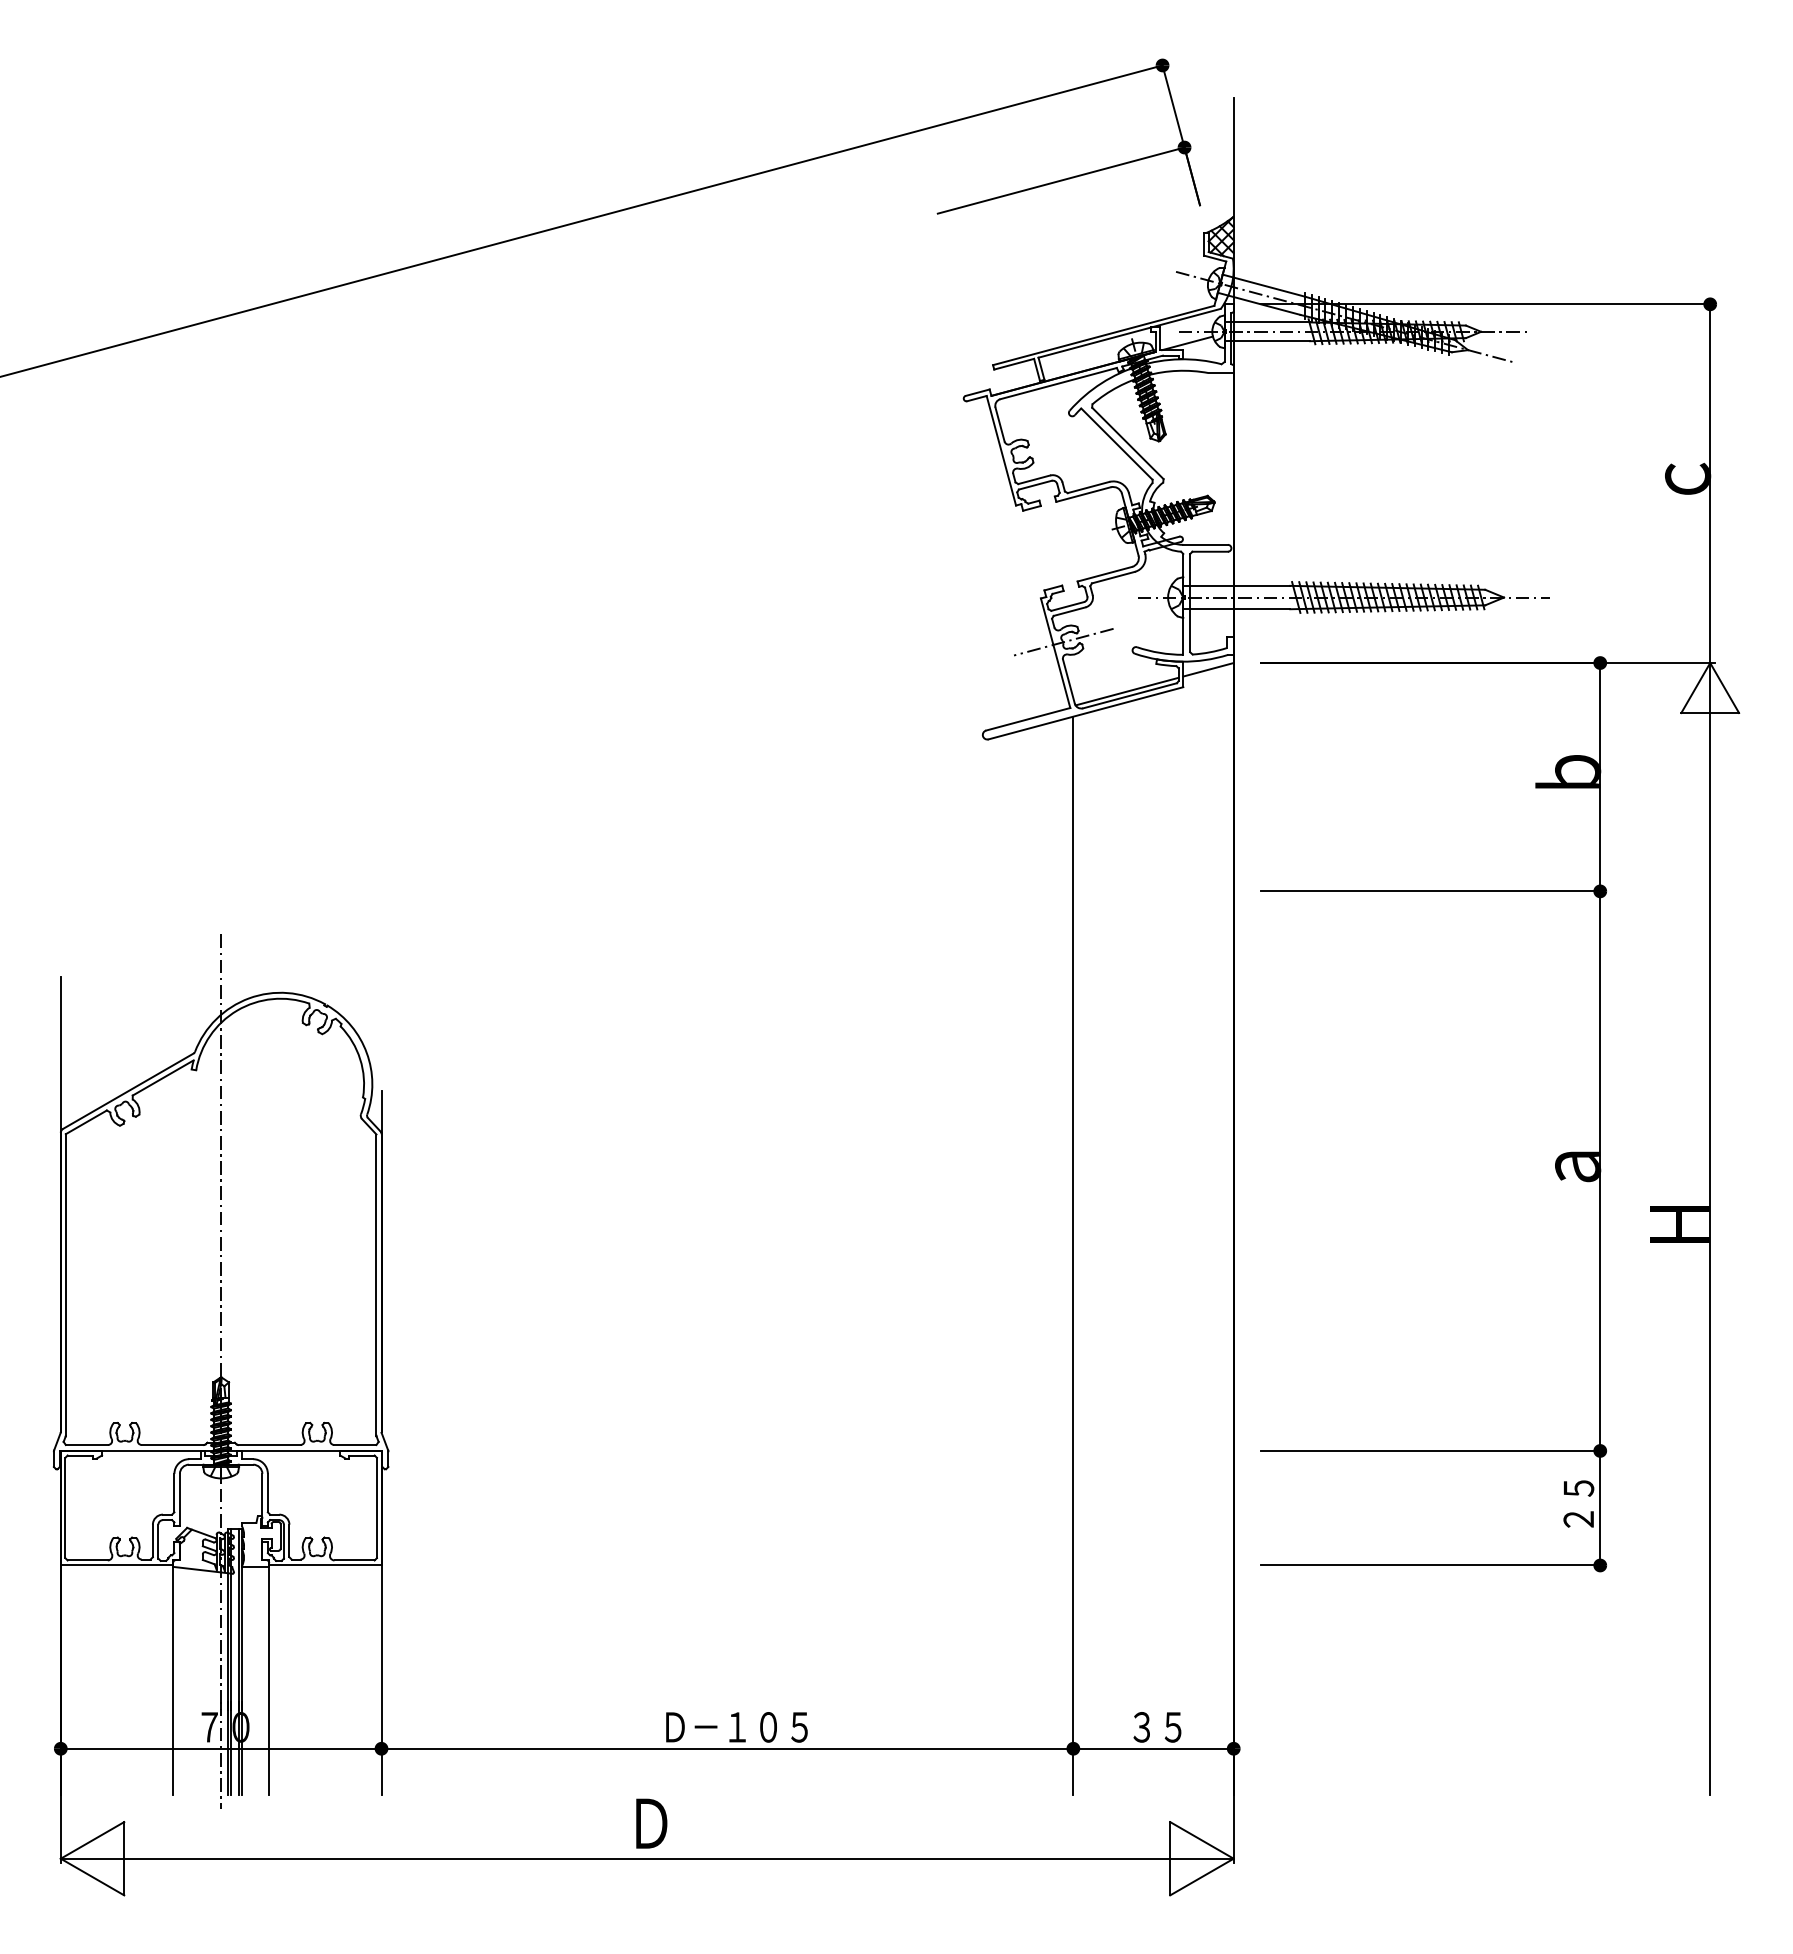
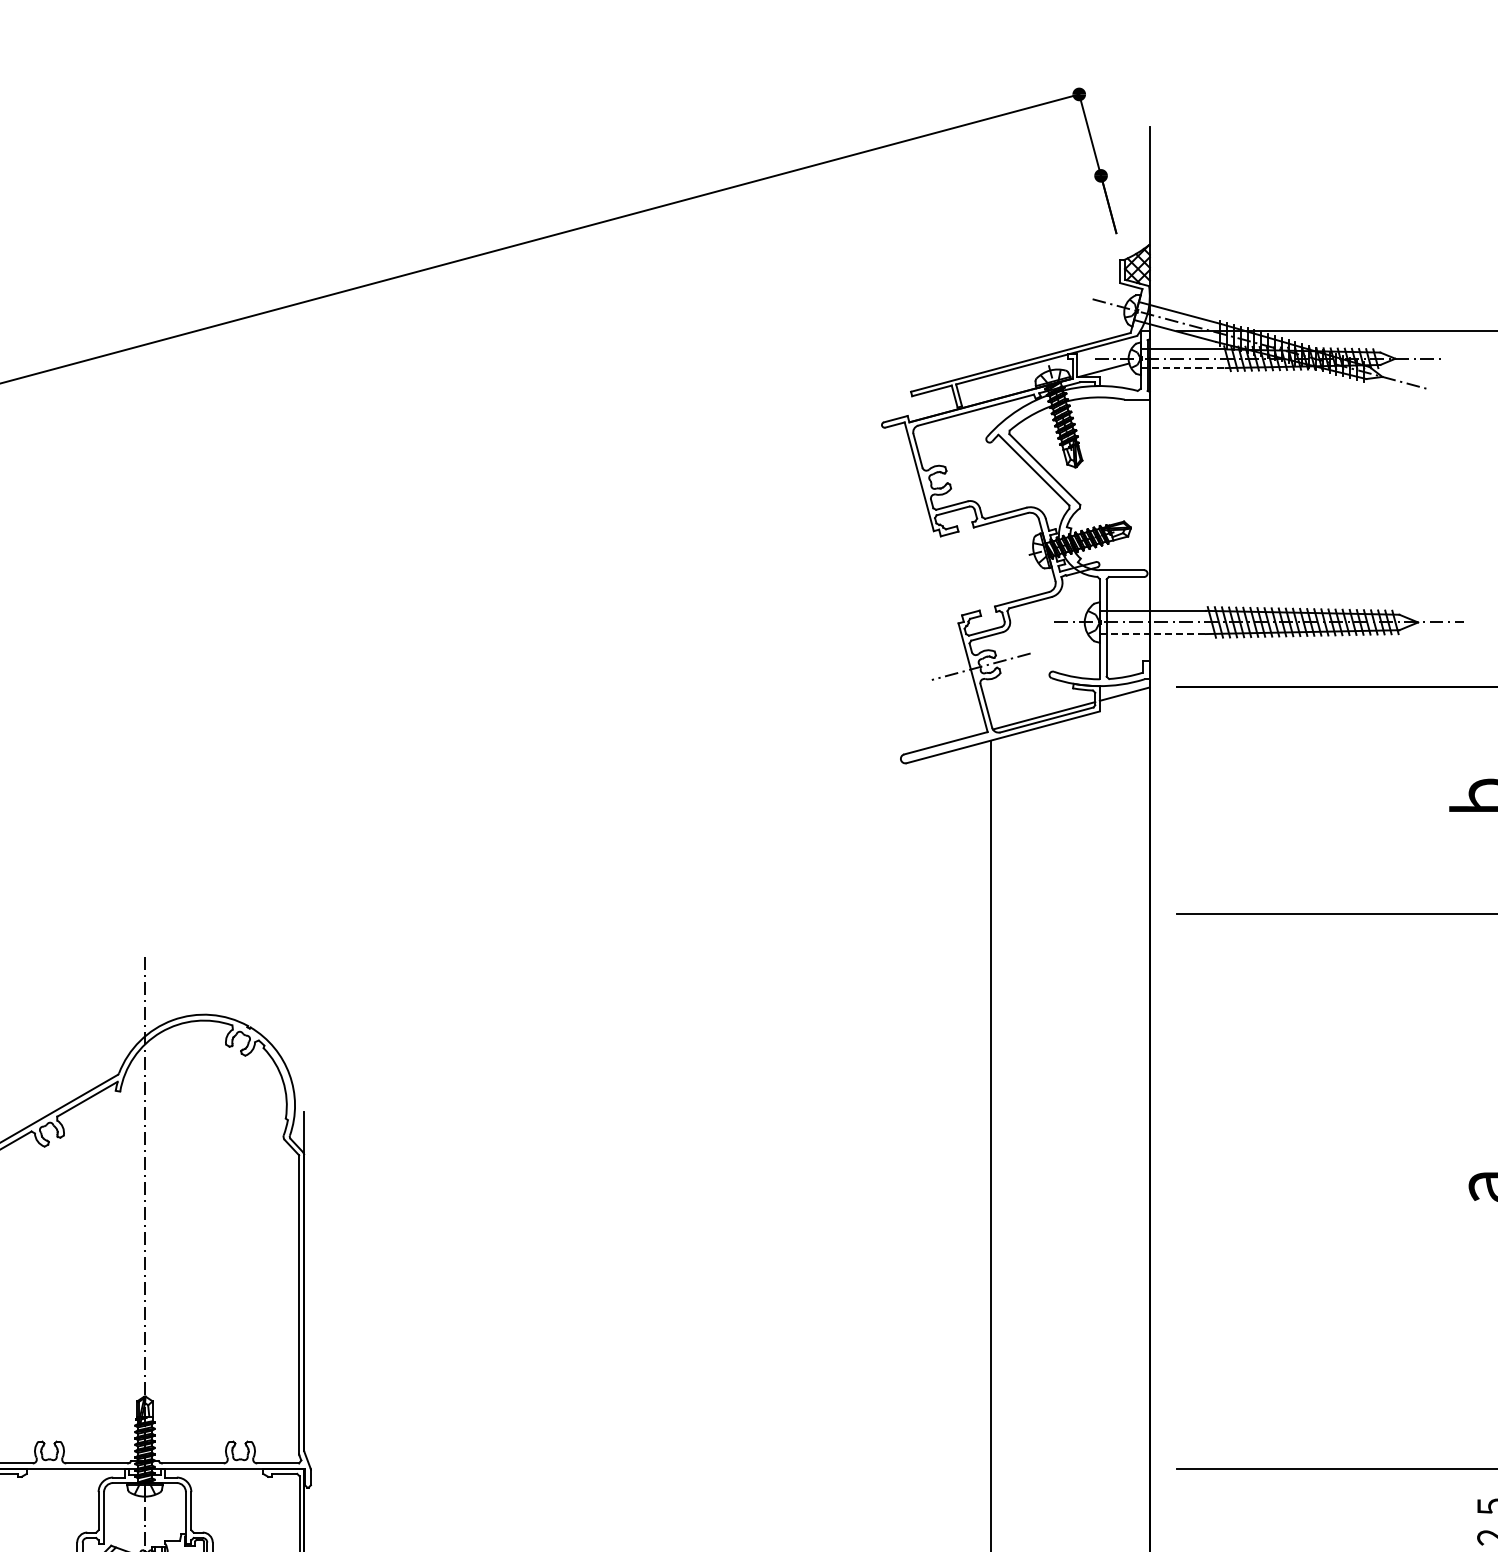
line: (1060, 180) -> (977, 208), removed
line: (1267, 341) -> (1183, 368), solid -> dashed
line: (1237, 609) -> (1153, 634), solid -> dashed

